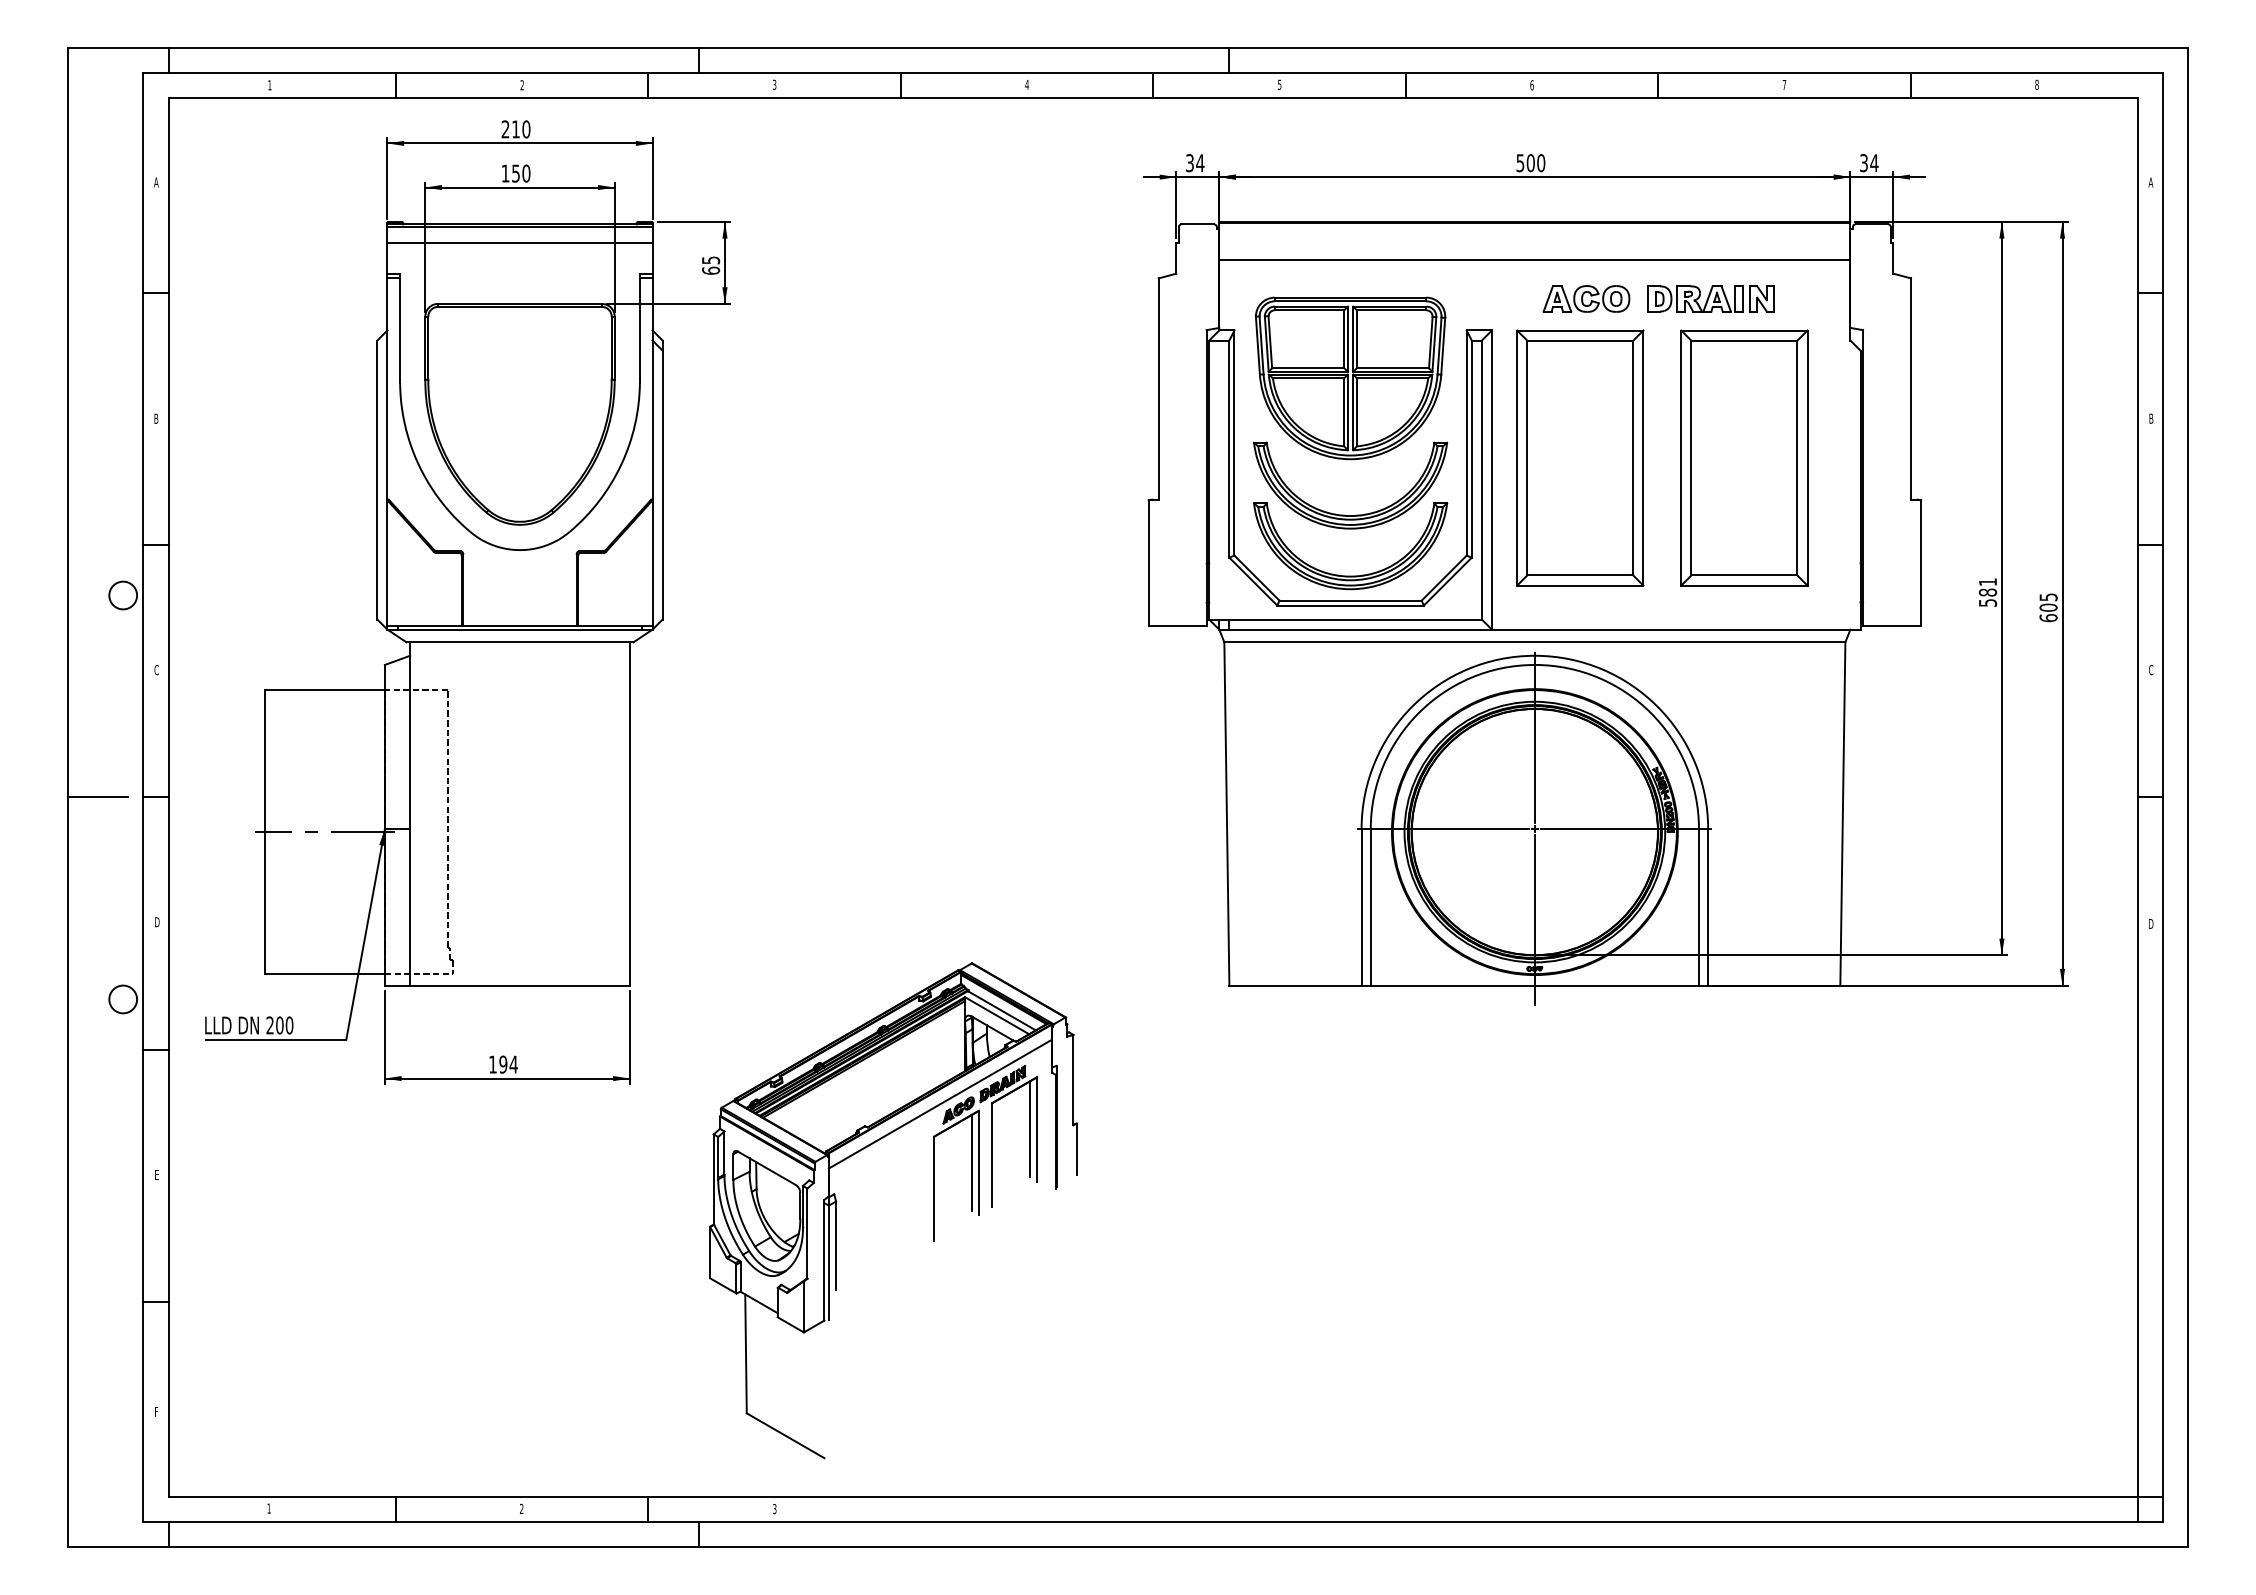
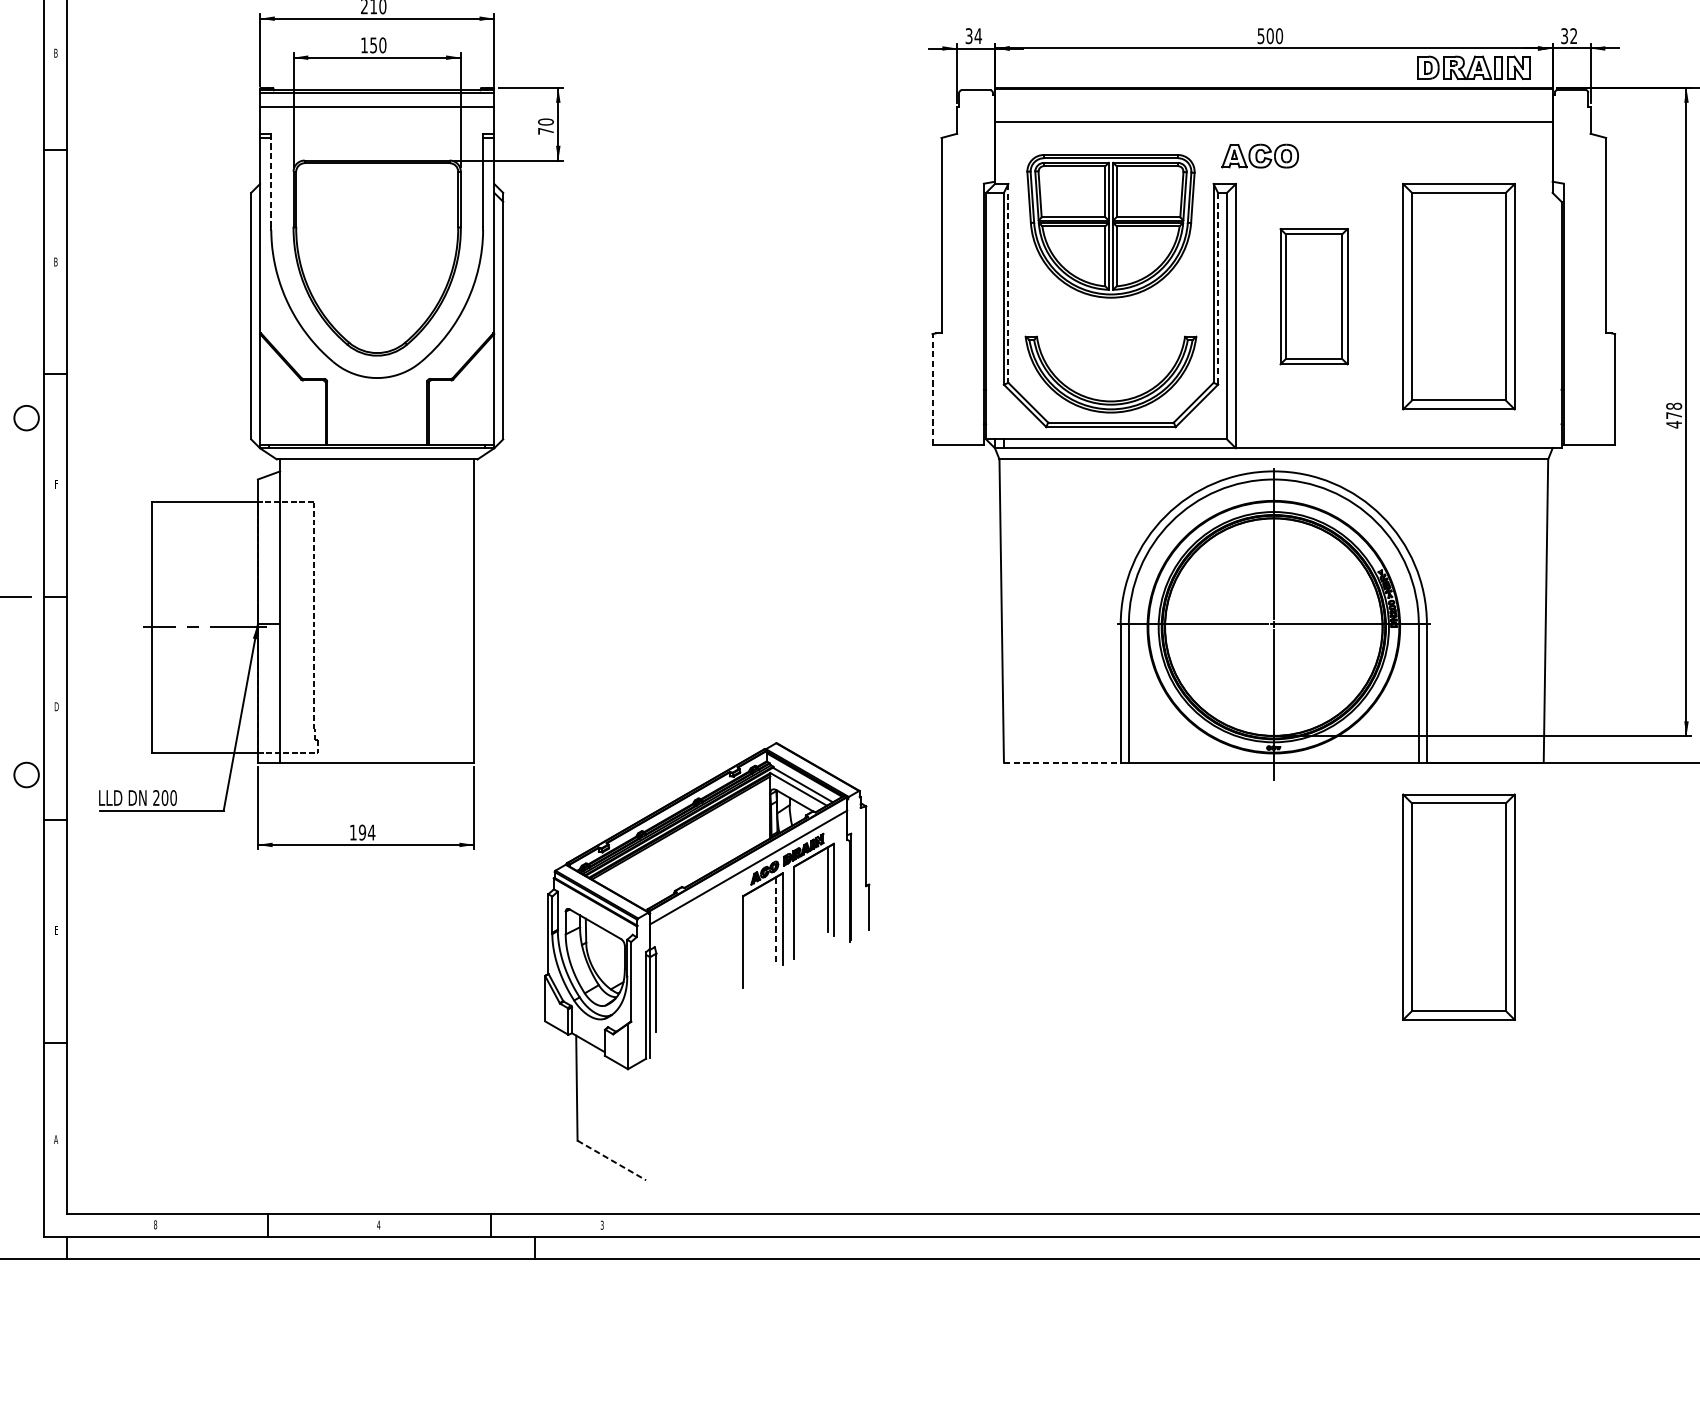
text: (1874, 162) -> (1573, 35), 34 -> 32
text: (156, 182) -> (56, 53), A -> B
text: (711, 265) -> (546, 126), 65 -> 70
part: (1586, 298) -> (1260, 155), moved
part: (1710, 298) -> (1473, 67), moved
line: (400, 328) -> (271, 182), solid -> dashed
line: (1234, 443) -> (1008, 283), solid -> dashed
line: (1471, 449) -> (1217, 289), solid -> dashed
part: (1580, 457) -> (1314, 296), size x0.6
part: (1344, 514) -> (1105, 346), removed
line: (1148, 563) -> (932, 389), solid -> dashed
text: (1987, 592) -> (1673, 415), 581 -> 478
text: (156, 670) -> (56, 484), C -> F
line: (1295, 985) -> (1062, 762), solid -> dashed
part: (1744, 1148) -> (1459, 906), added
line: (971, 1162) -> (776, 919), solid -> dashed
text: (156, 1412) -> (56, 1139), F -> A
line: (785, 1435) -> (611, 1160), solid -> dashed
text: (268, 1508) -> (154, 1224), 1 -> 8
text: (521, 1508) -> (378, 1224), 2 -> 4

